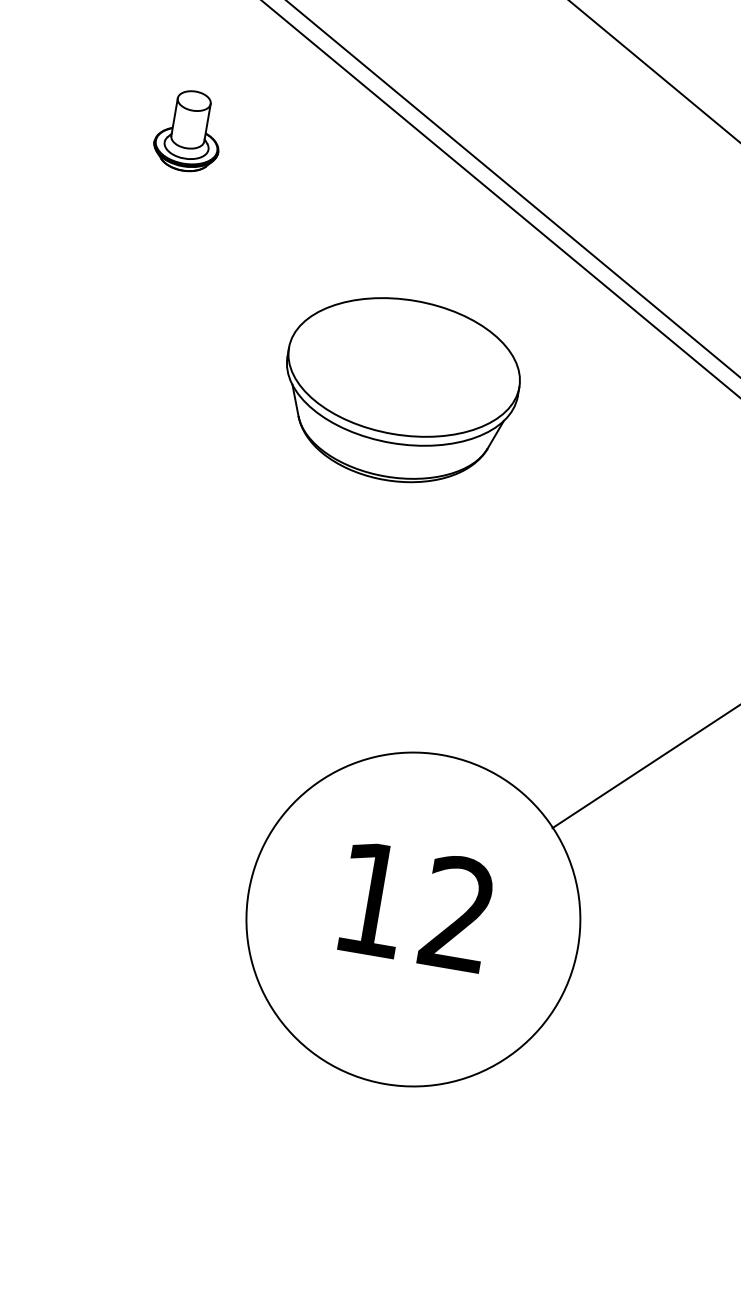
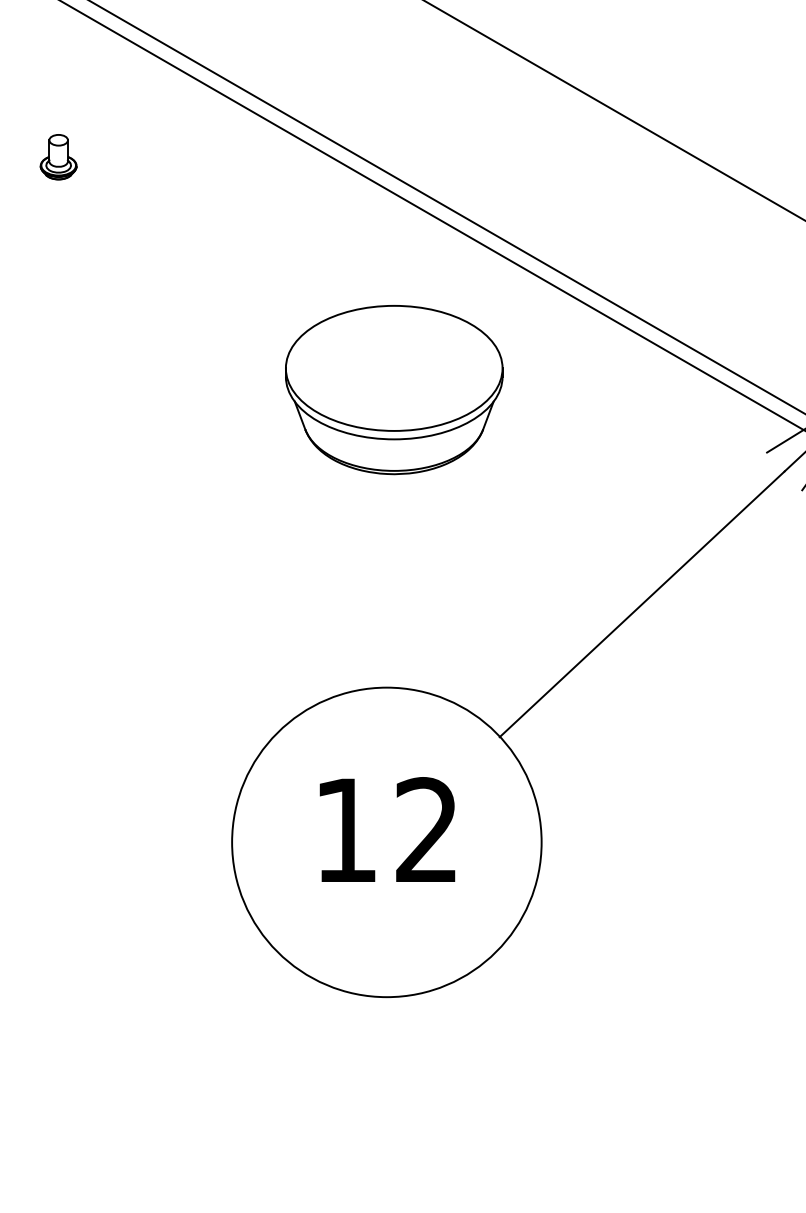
part: (188, 131) -> (58, 157), size x0.6
part: (400, 391) -> (394, 390), moved

